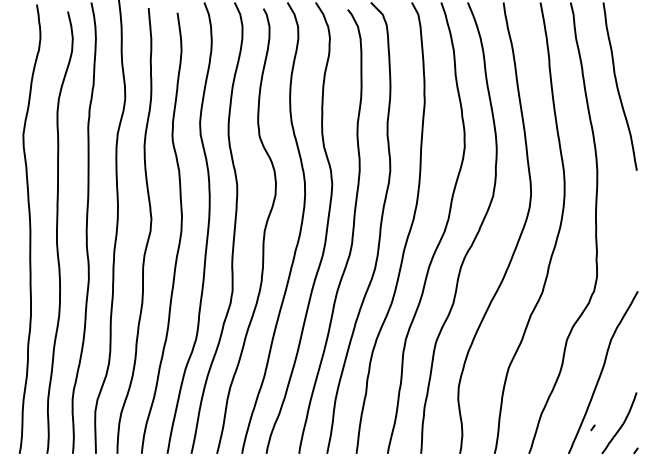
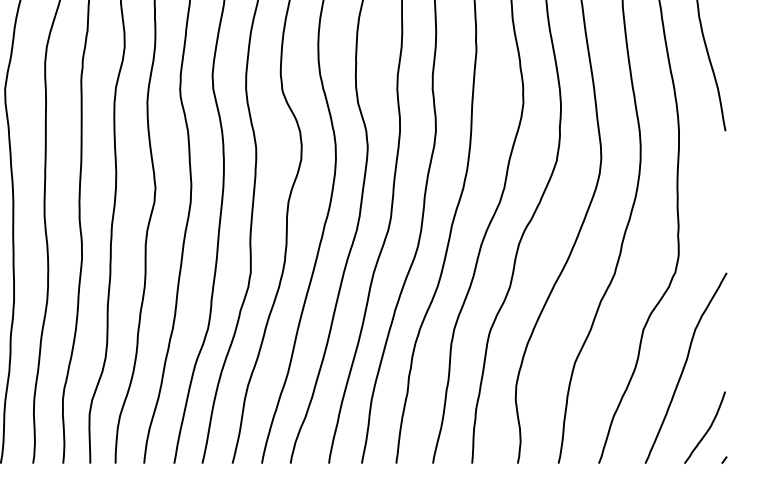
line: (592, 427) -> (673, 432), removed

